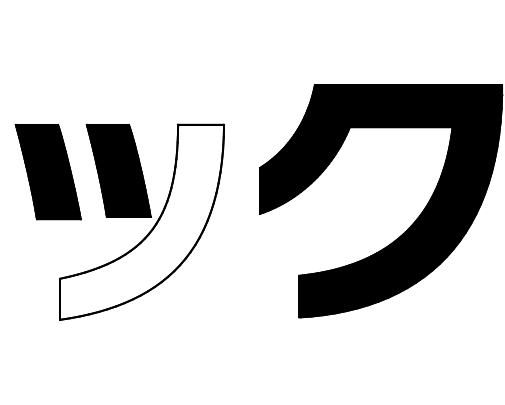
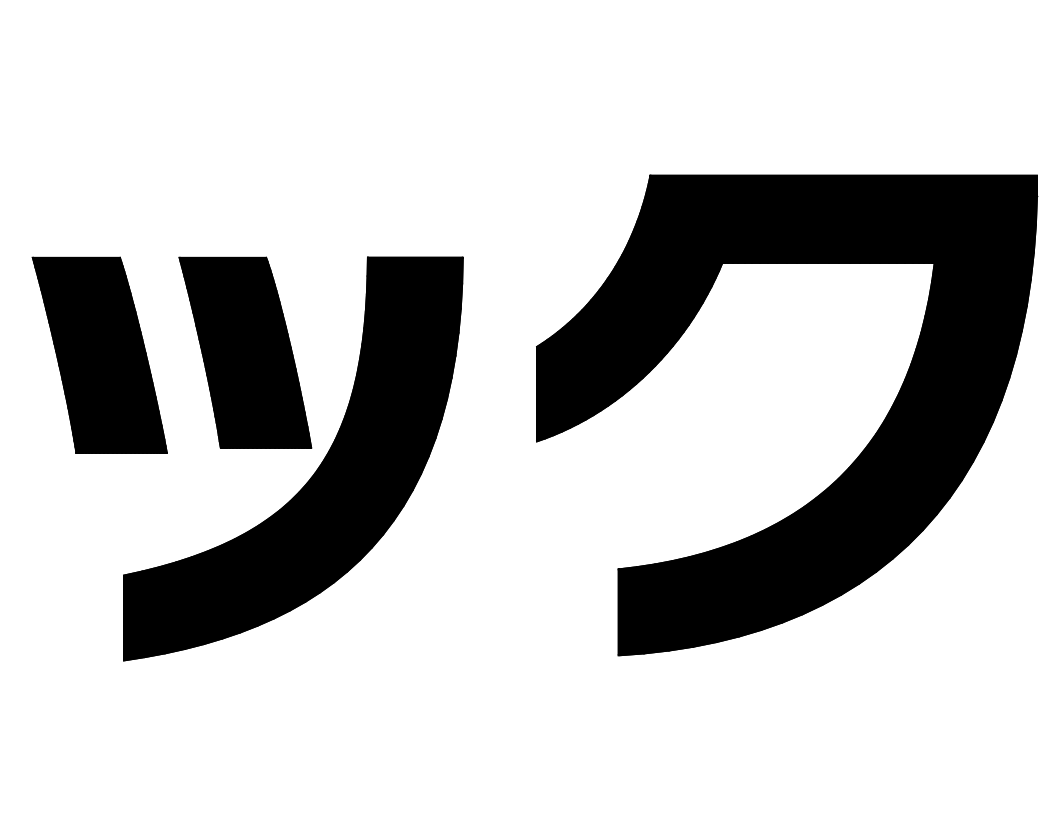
fill: (142, 221) -> (294, 457), added

